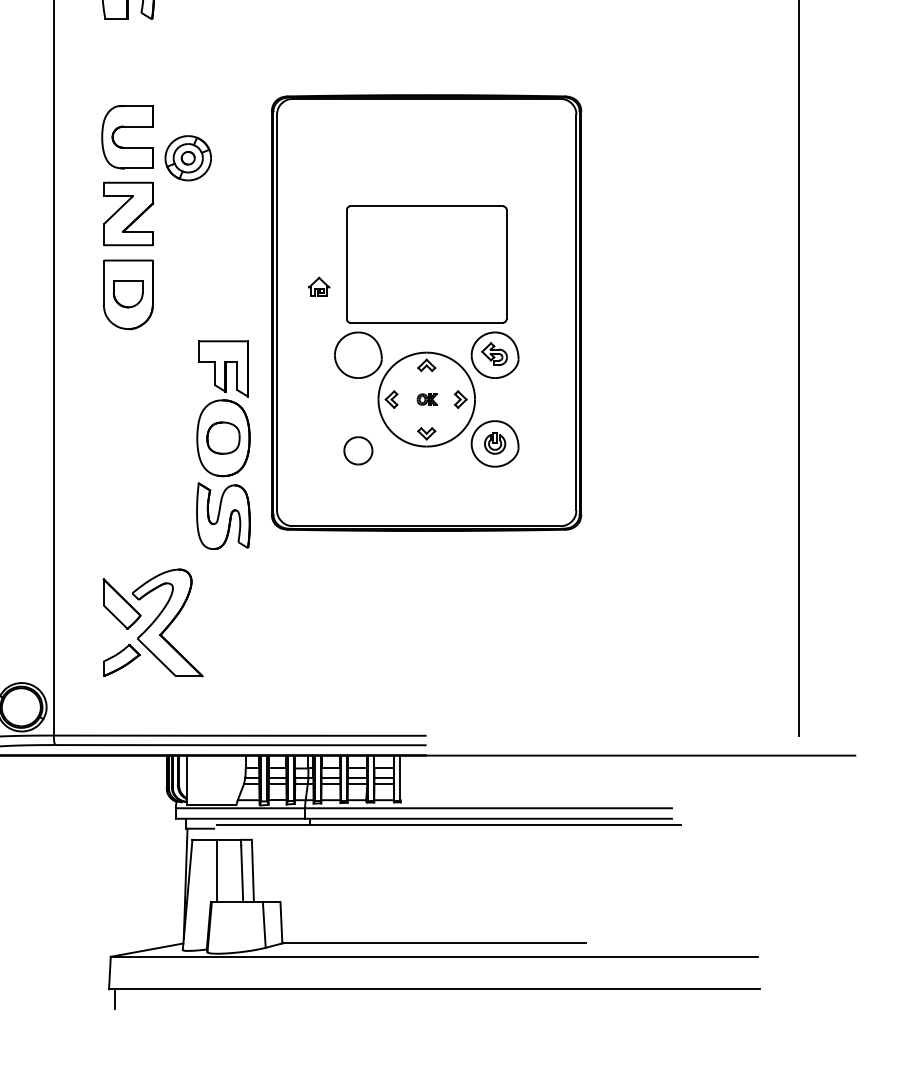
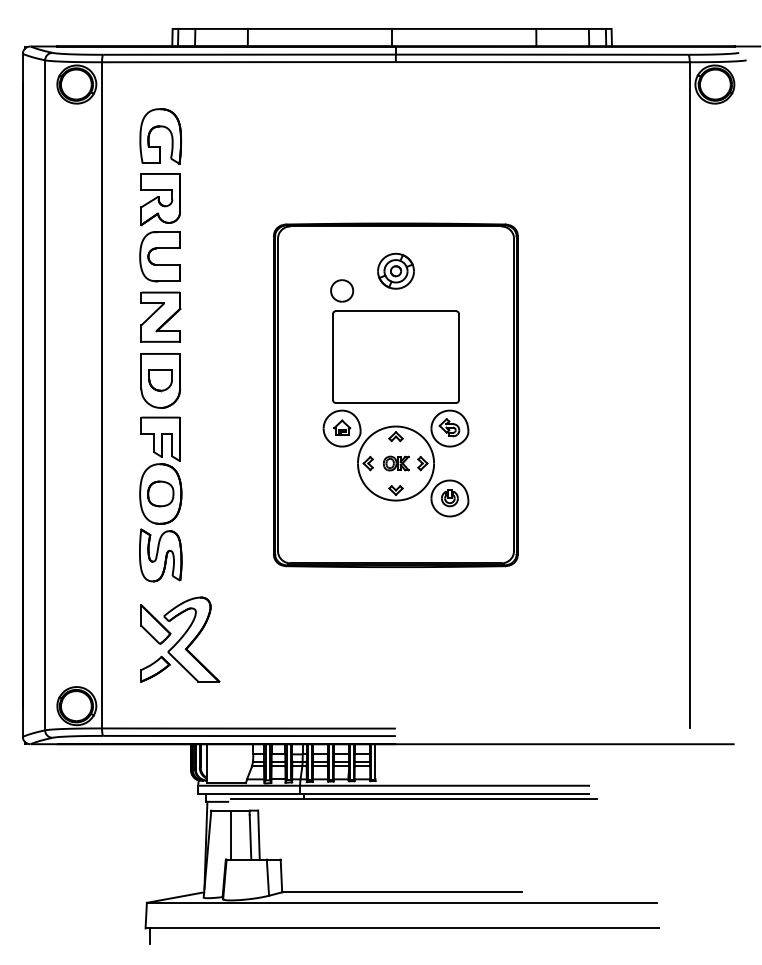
part: (128, 64) -> (160, 199), added
part: (187, 157) -> (395, 270), moved
part: (319, 286) -> (342, 427), moved
part: (427, 399) -> (396, 463), size x1.67
part: (223, 445) -> (160, 499), moved
part: (358, 450) -> (342, 290), moved

